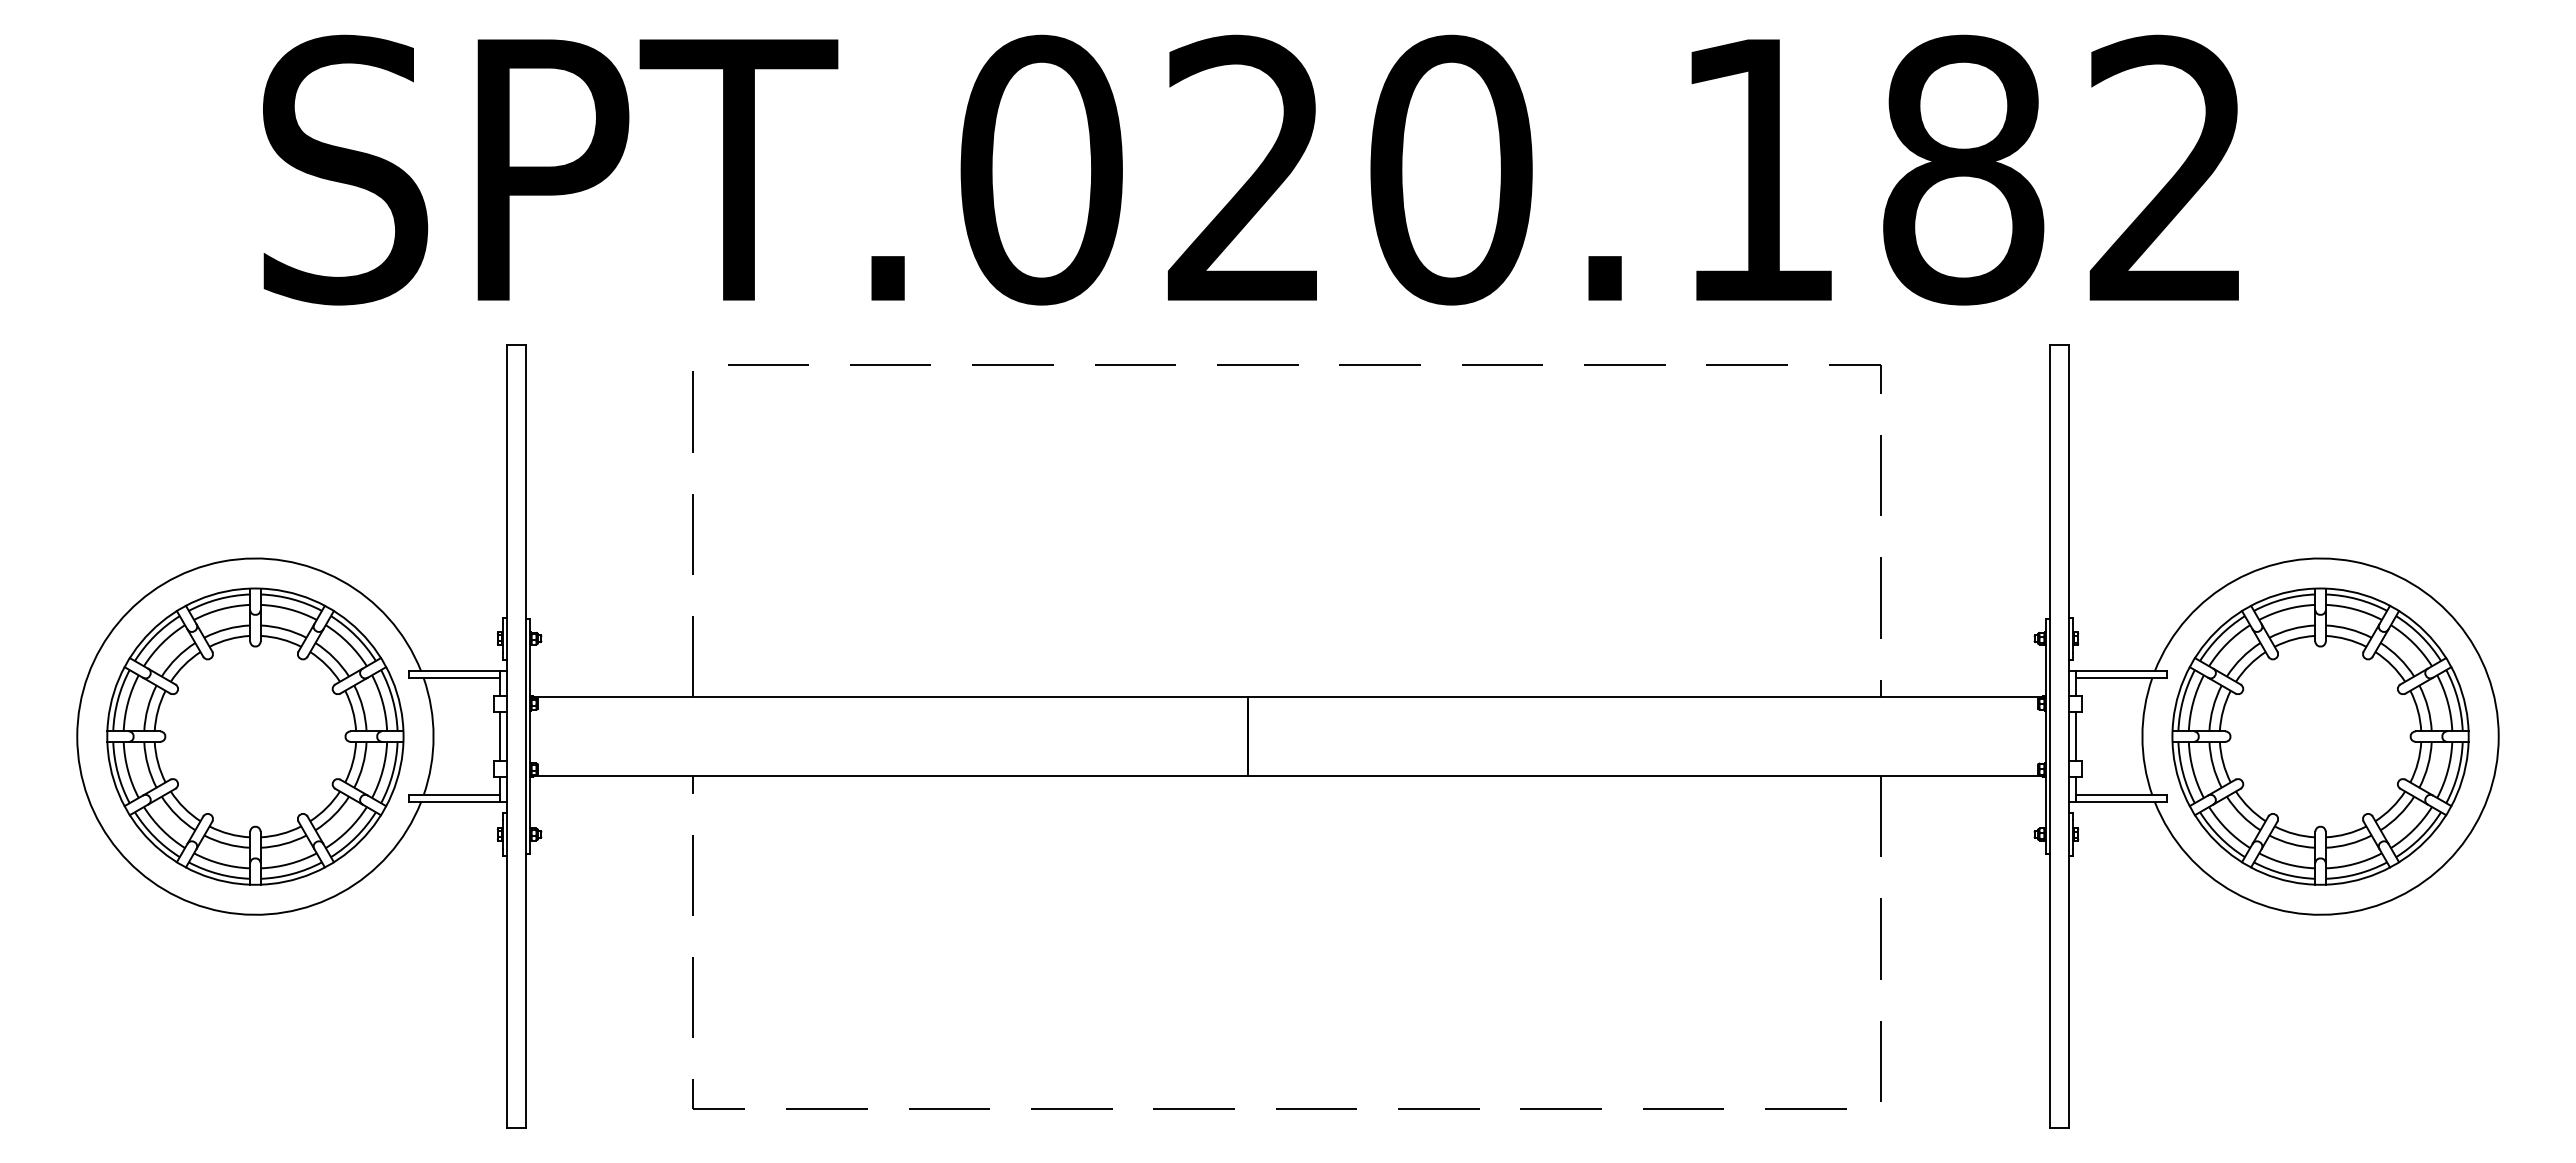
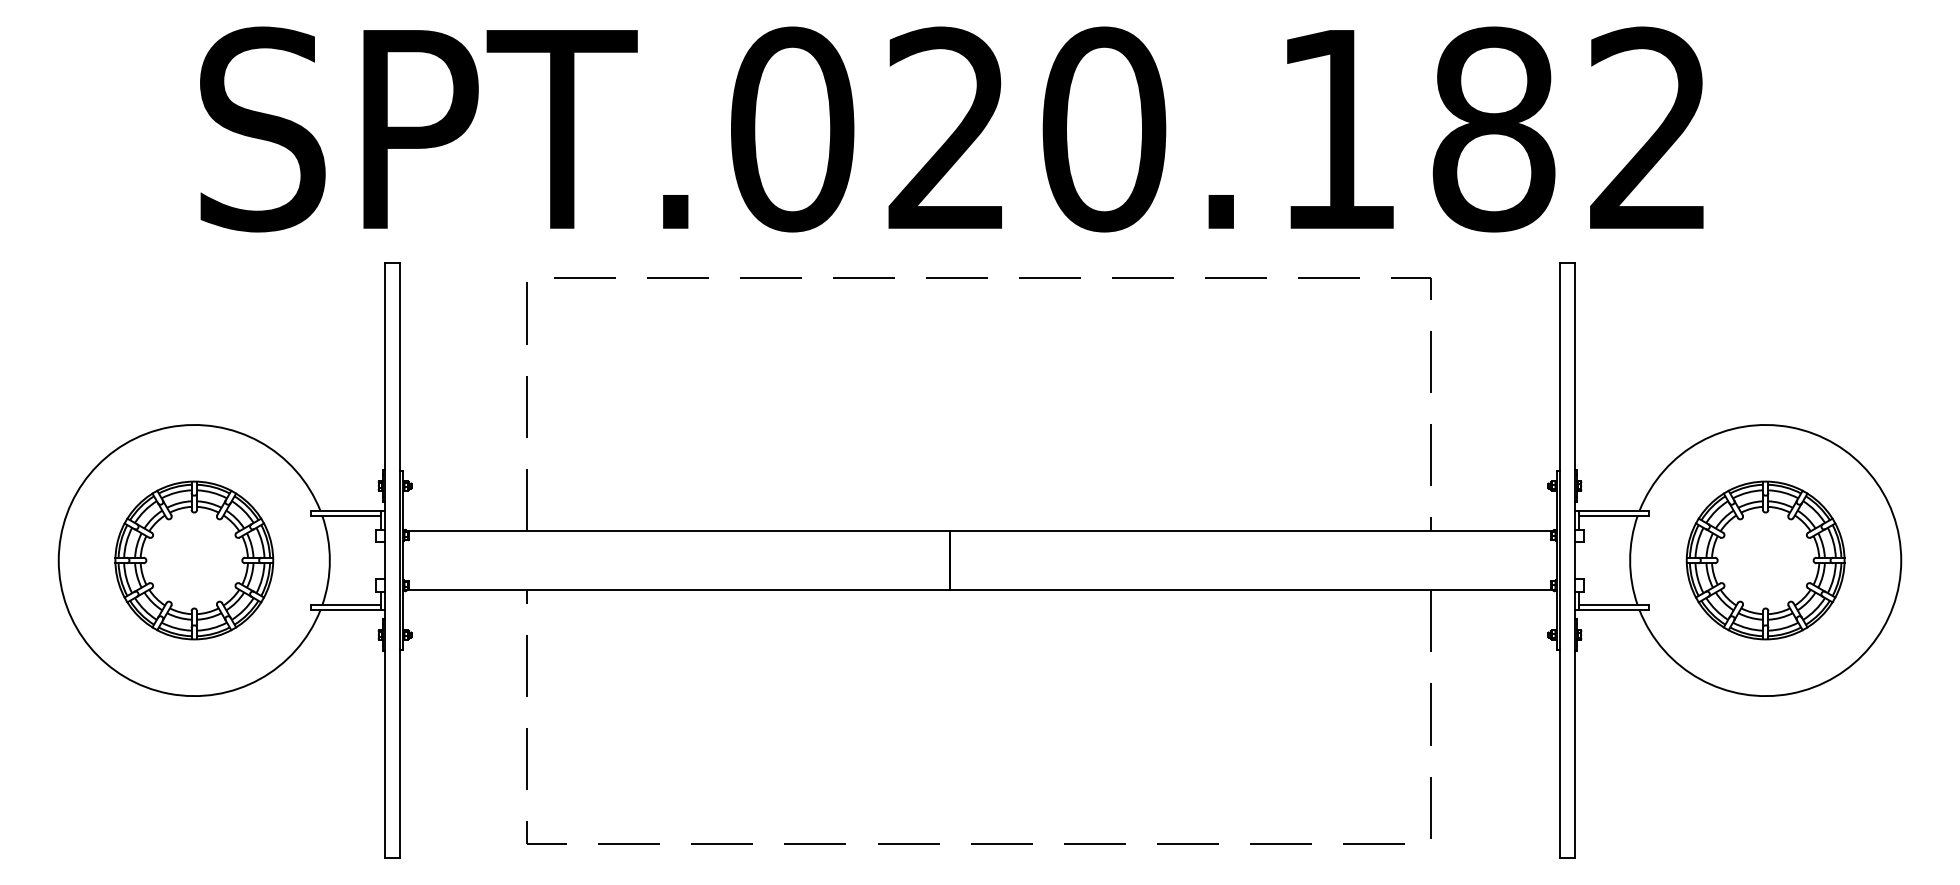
part: (255, 736) -> (194, 560), size x0.7
line: (500, 736) -> (380, 560), removed
line: (2075, 736) -> (1579, 560), removed
part: (2320, 736) -> (1765, 560), size x0.7

